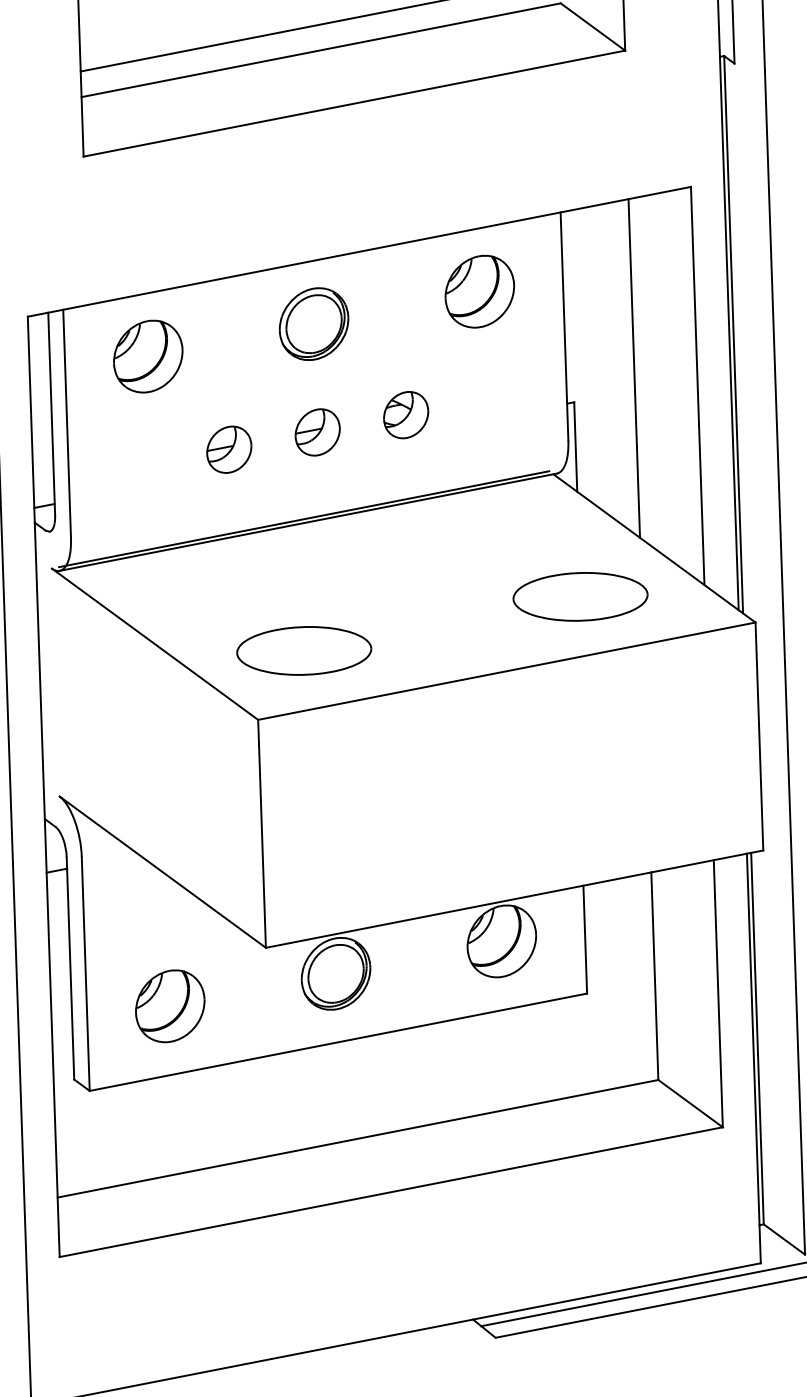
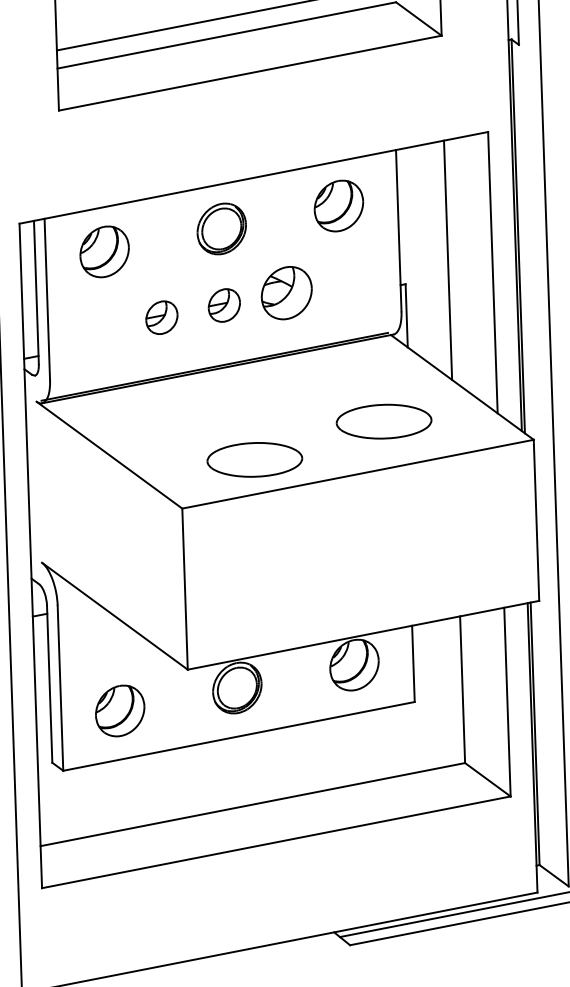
part: (405, 415) -> (286, 293), size x1.6
part: (579, 596) -> (383, 421), moved
part: (303, 650) -> (254, 459), moved

